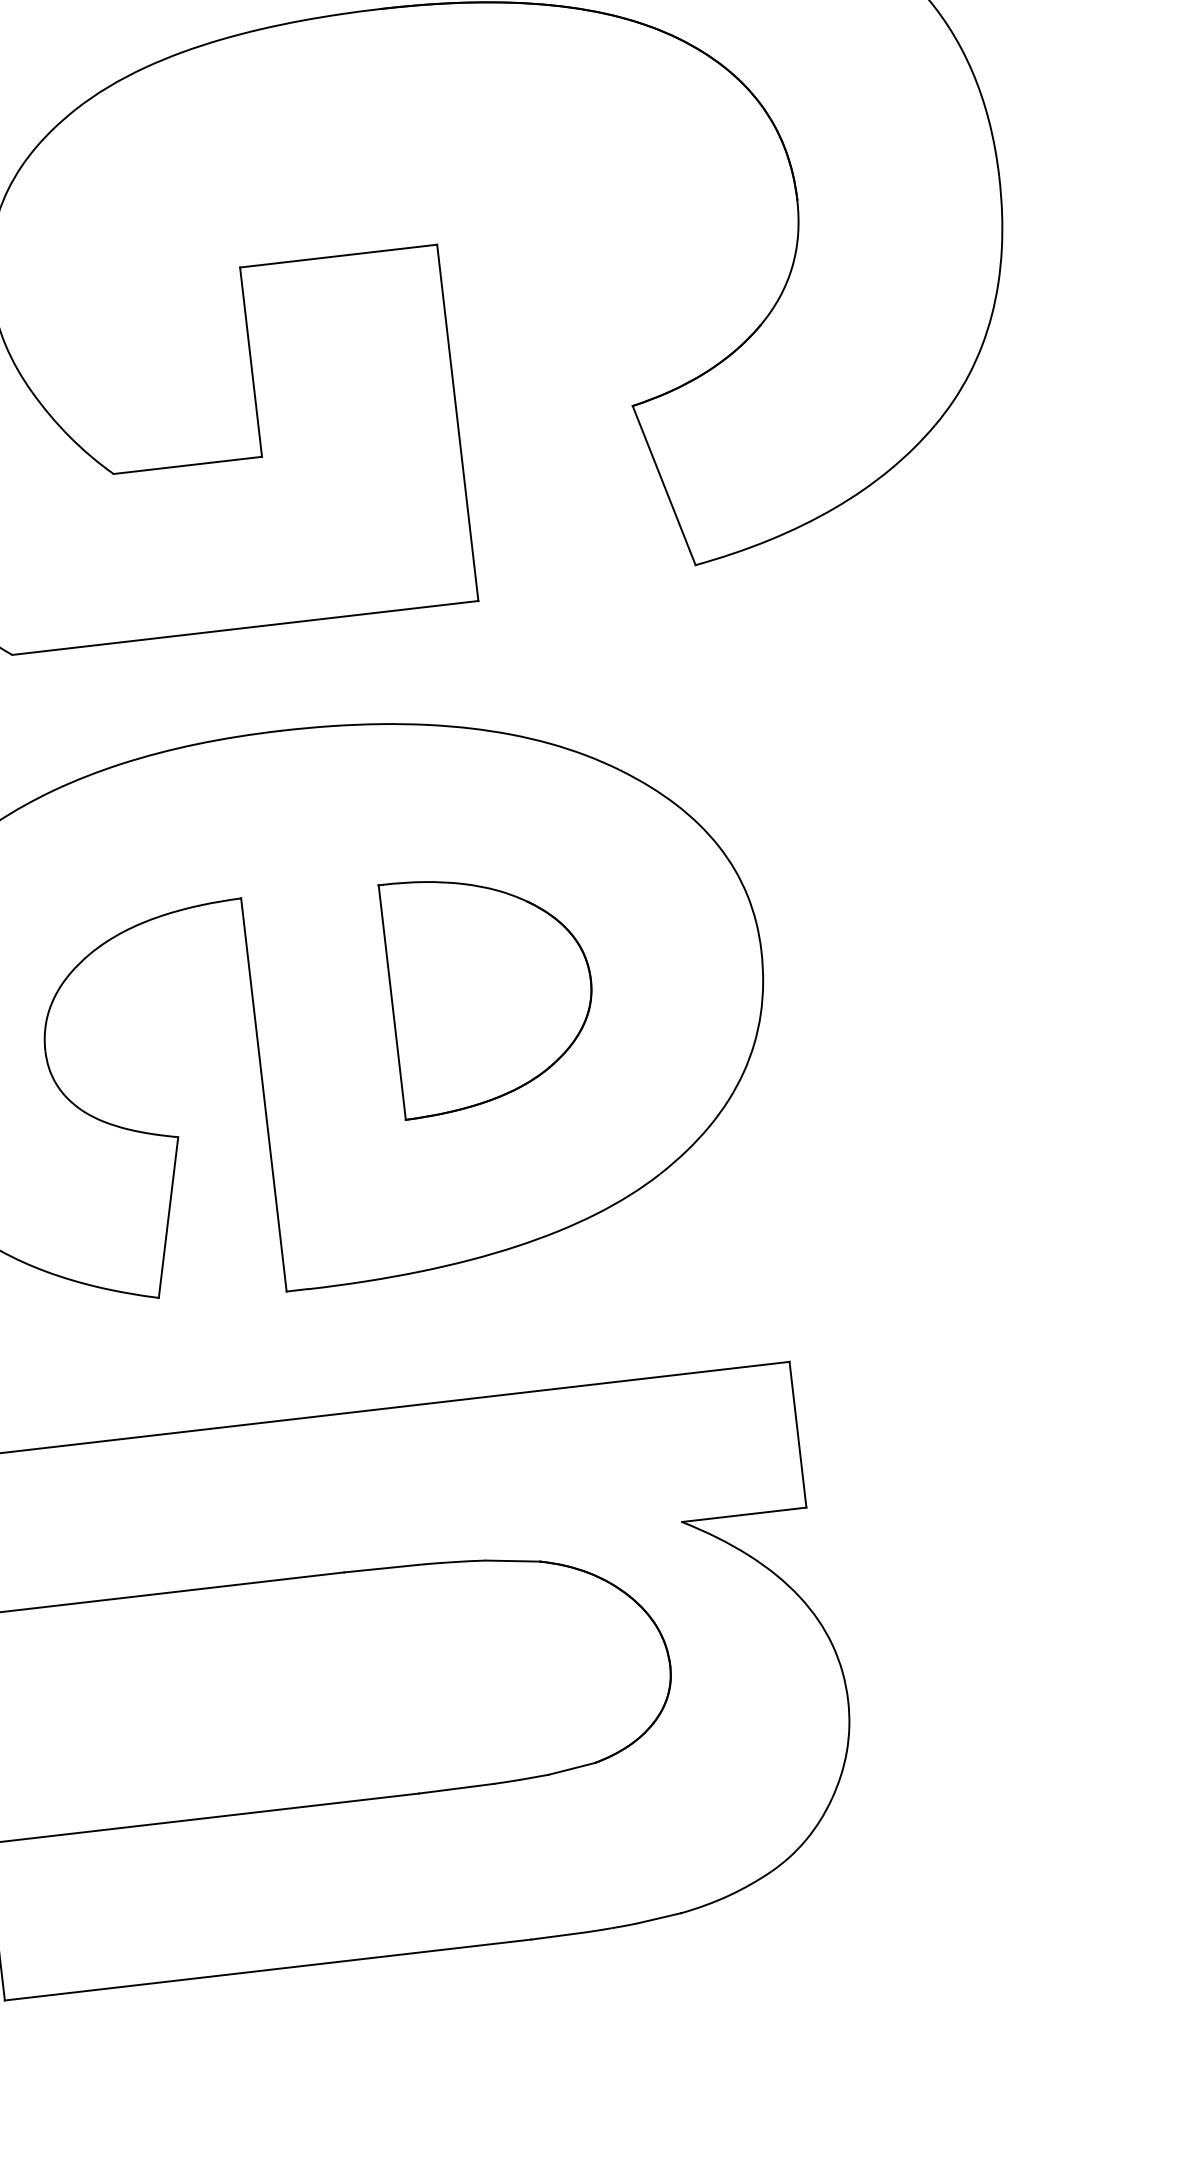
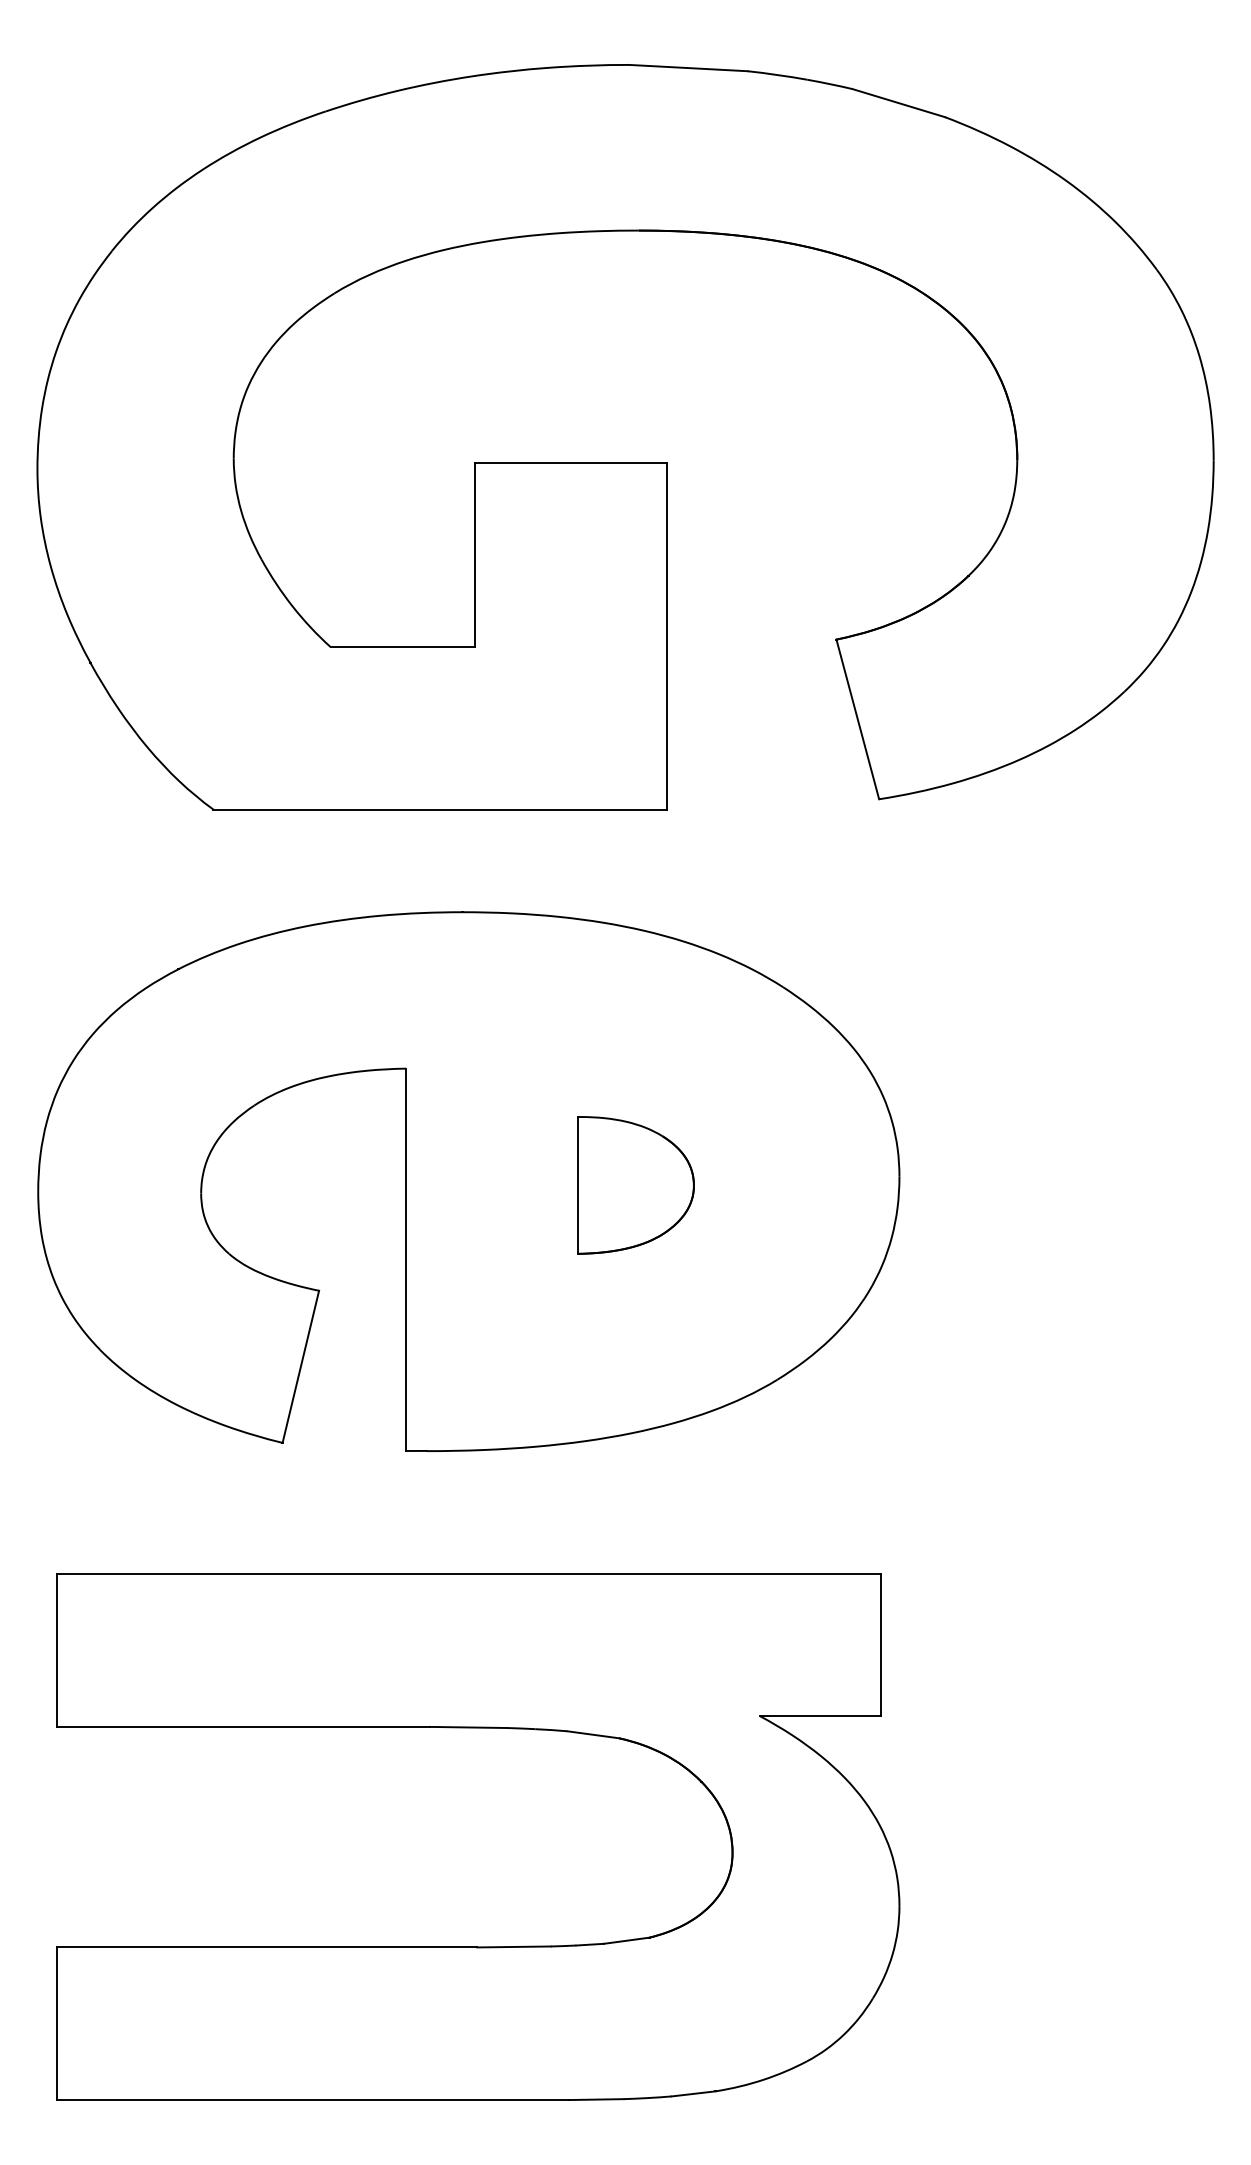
part: (491, 991) -> (635, 1185), size x0.6

